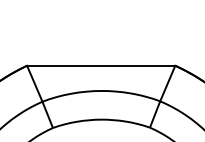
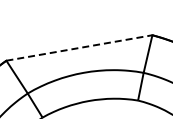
line: (101, 65) -> (79, 47), solid -> dashed

